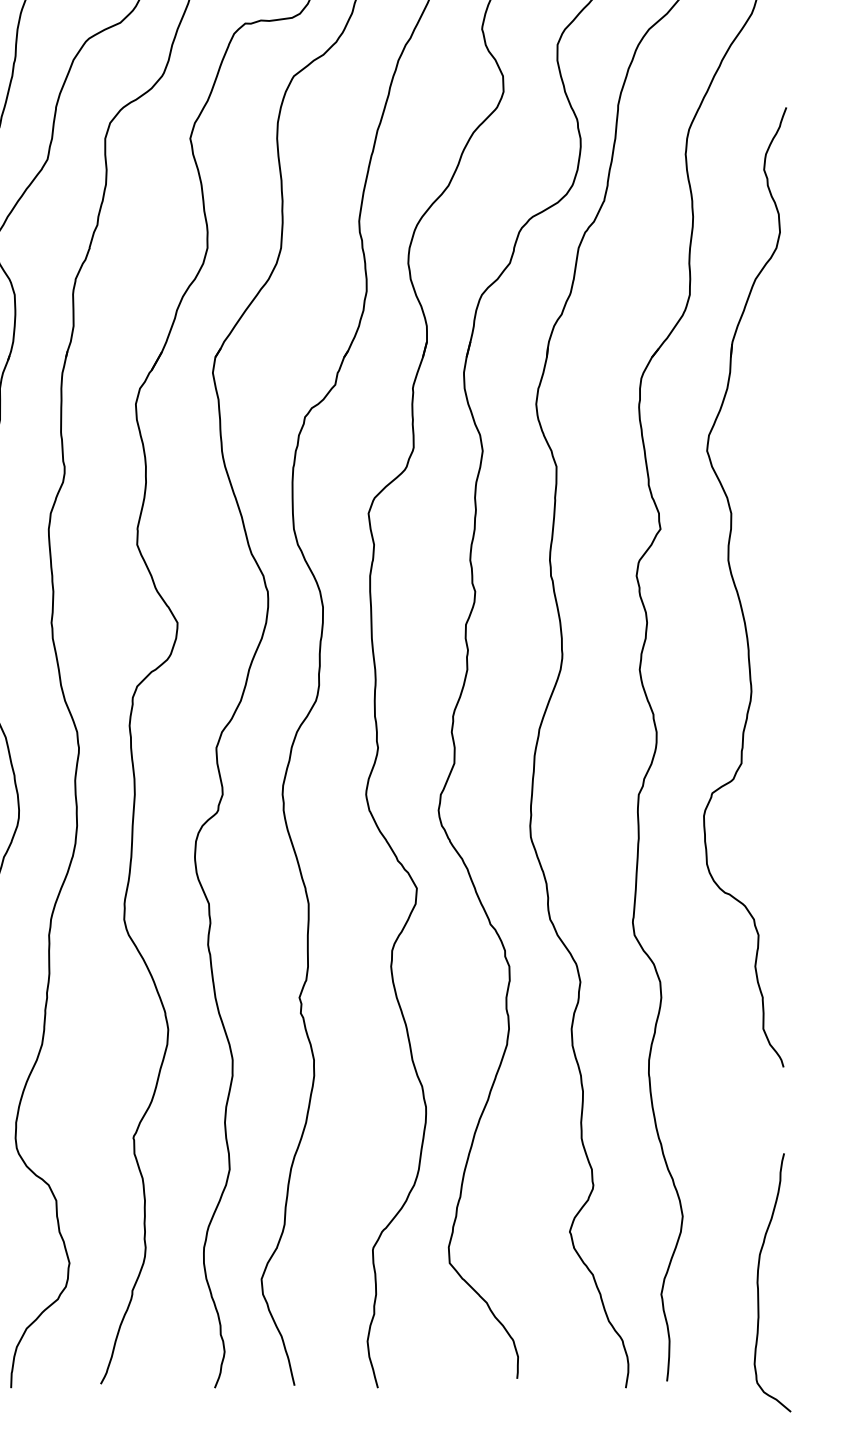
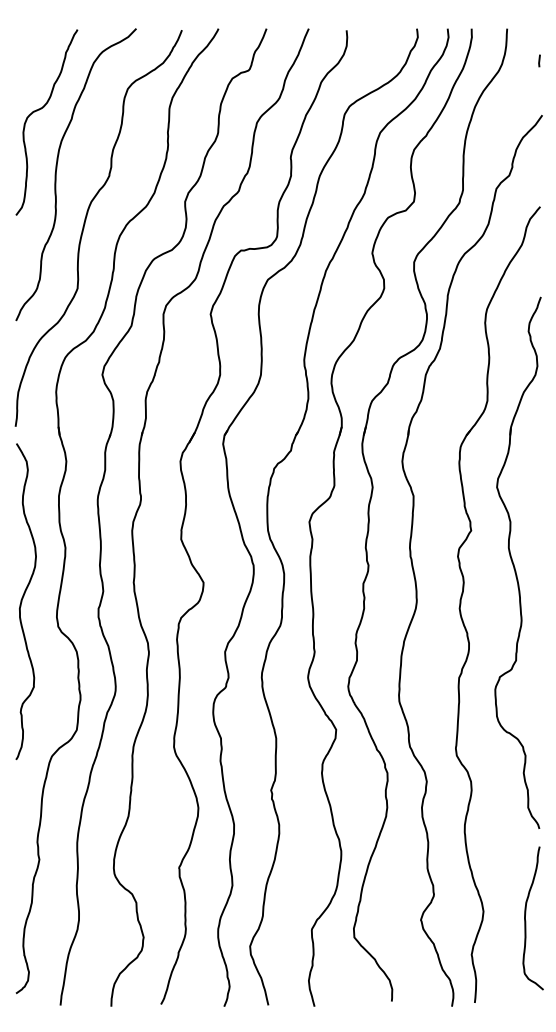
curve: (760, 1286) -> (526, 920), moved

